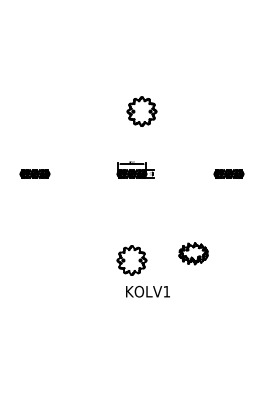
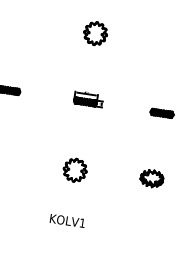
part: (141, 111) -> (95, 33), moved
part: (193, 253) -> (151, 178), moved
text: (147, 291) -> (67, 220), moved

